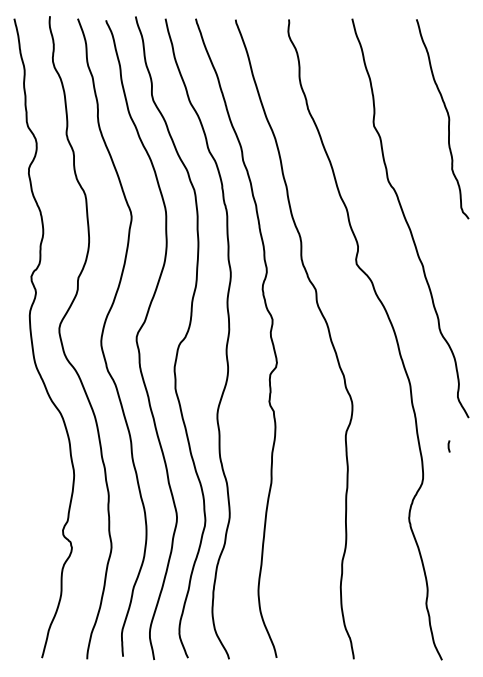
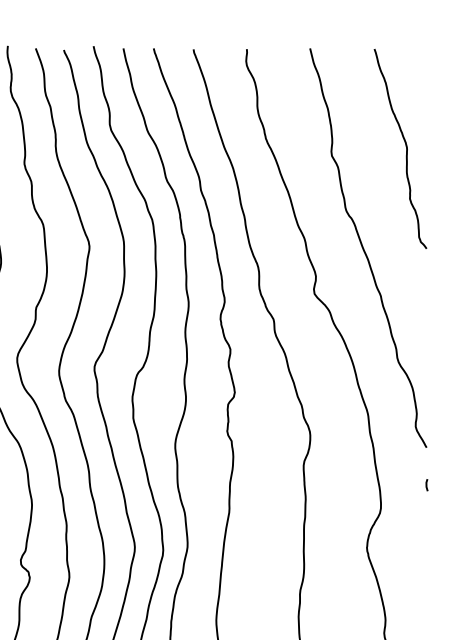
line: (448, 446) -> (426, 485), moved

